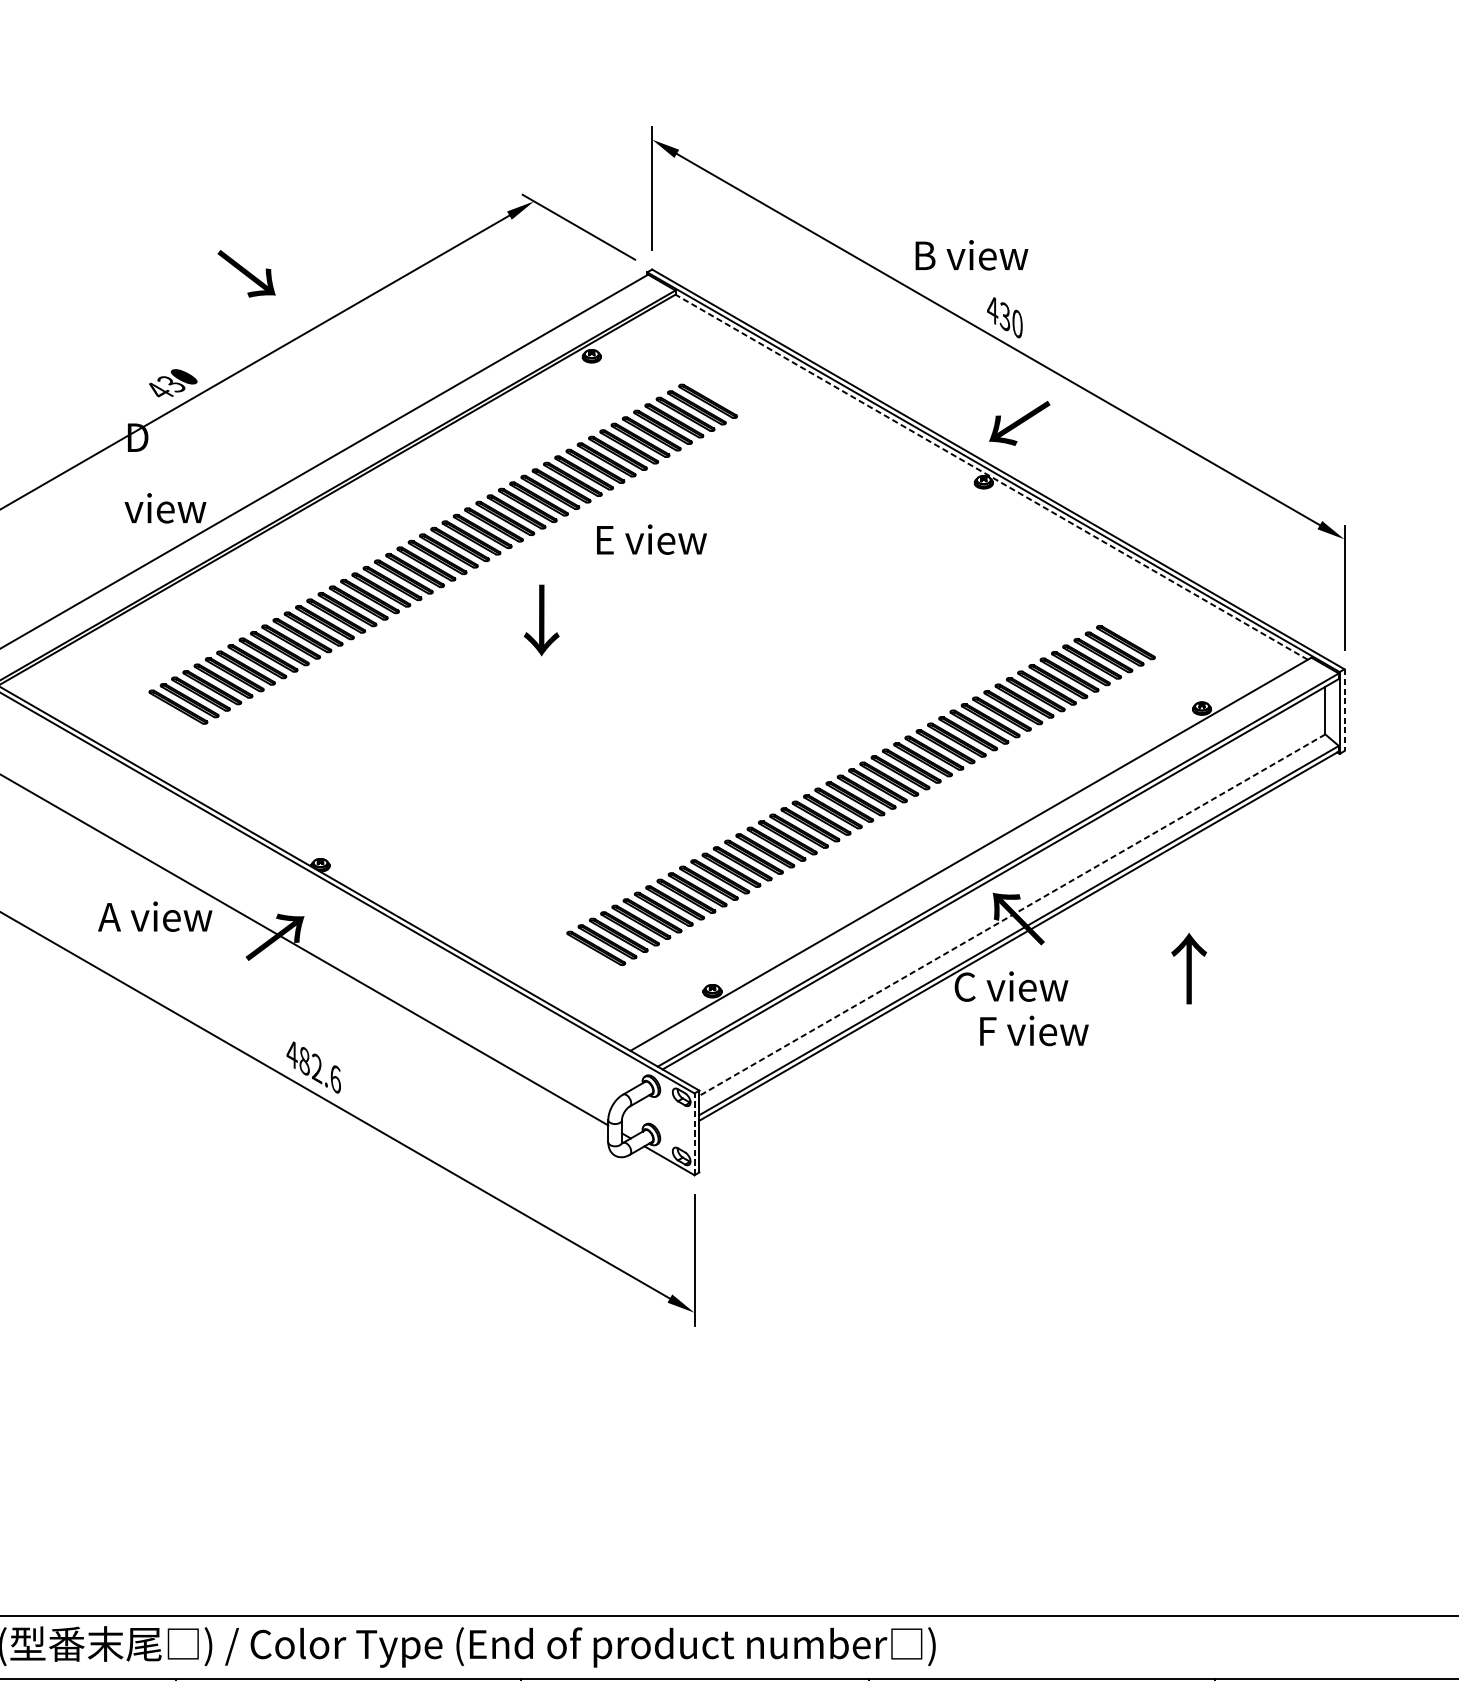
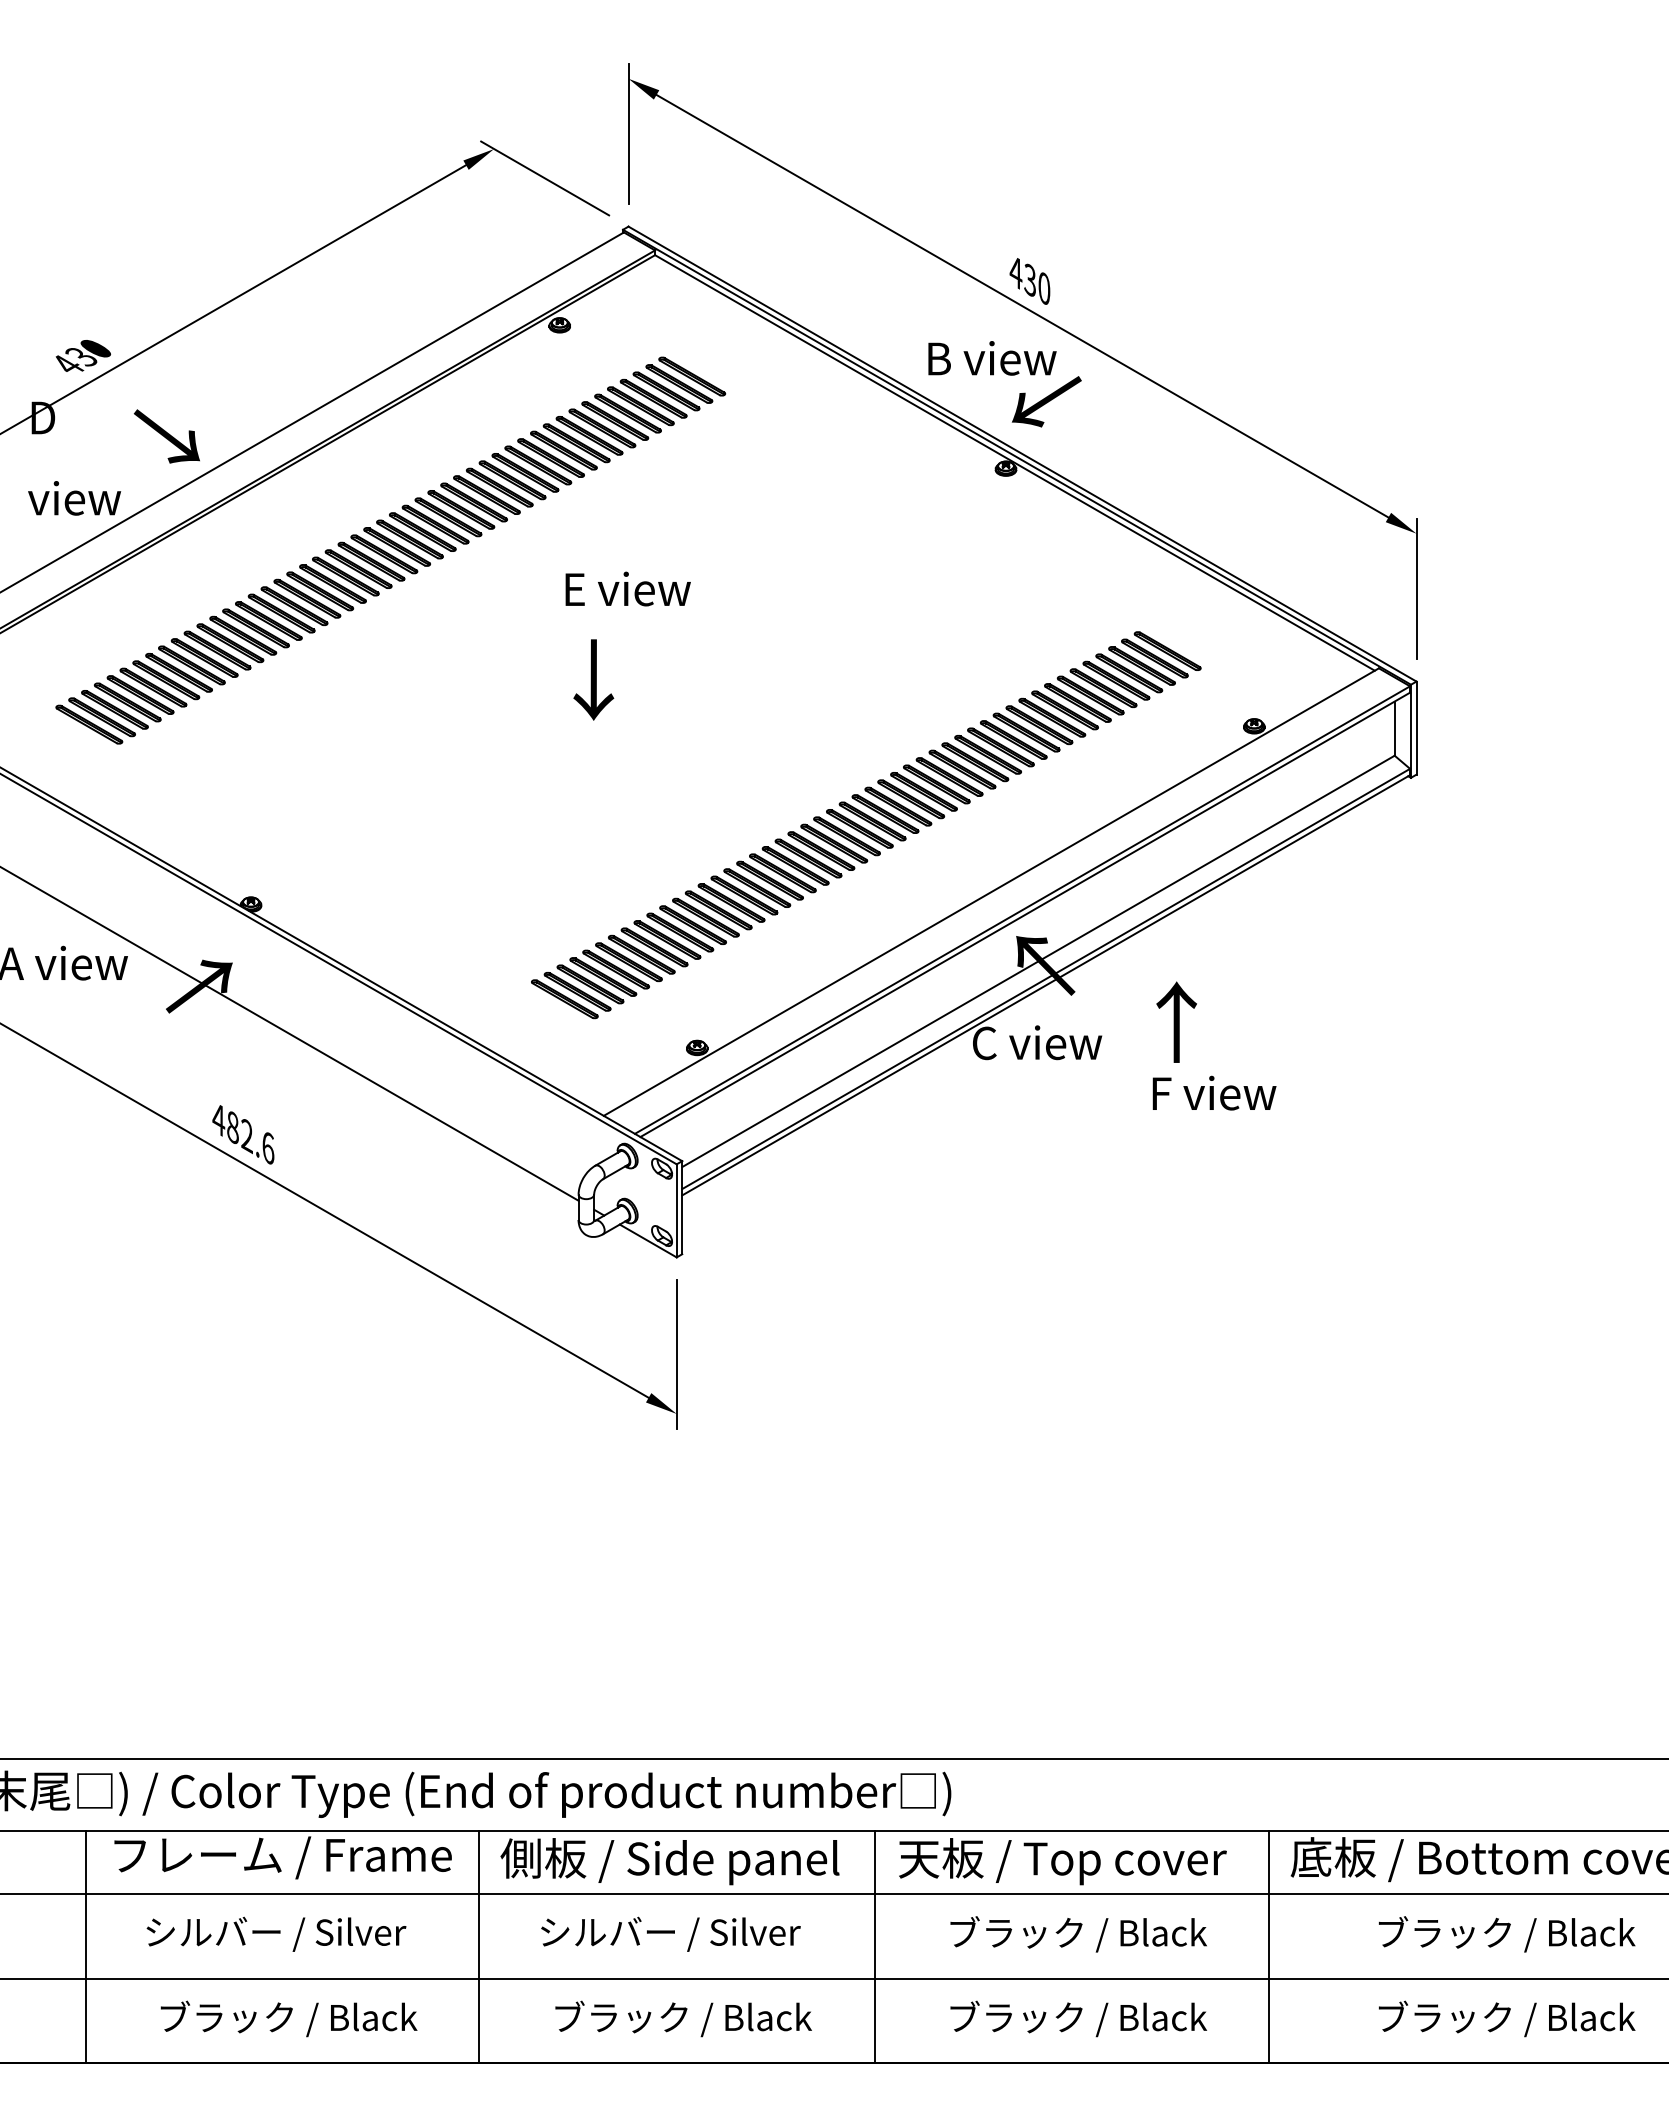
text: (971, 255) -> (992, 358), moved
text: (246, 273) -> (166, 436), moved
line: (991, 476) -> (1014, 462), dashed -> solid
text: (651, 539) -> (627, 588), moved
text: (541, 620) -> (593, 679), moved
line: (1344, 710) -> (1416, 728), dashed -> solid
line: (1012, 915) -> (1038, 961), dashed -> solid
text: (1188, 967) -> (1176, 1021), moved
text: (1034, 1030) -> (1214, 1092), moved
line: (694, 1134) -> (676, 1210), dashed -> solid

